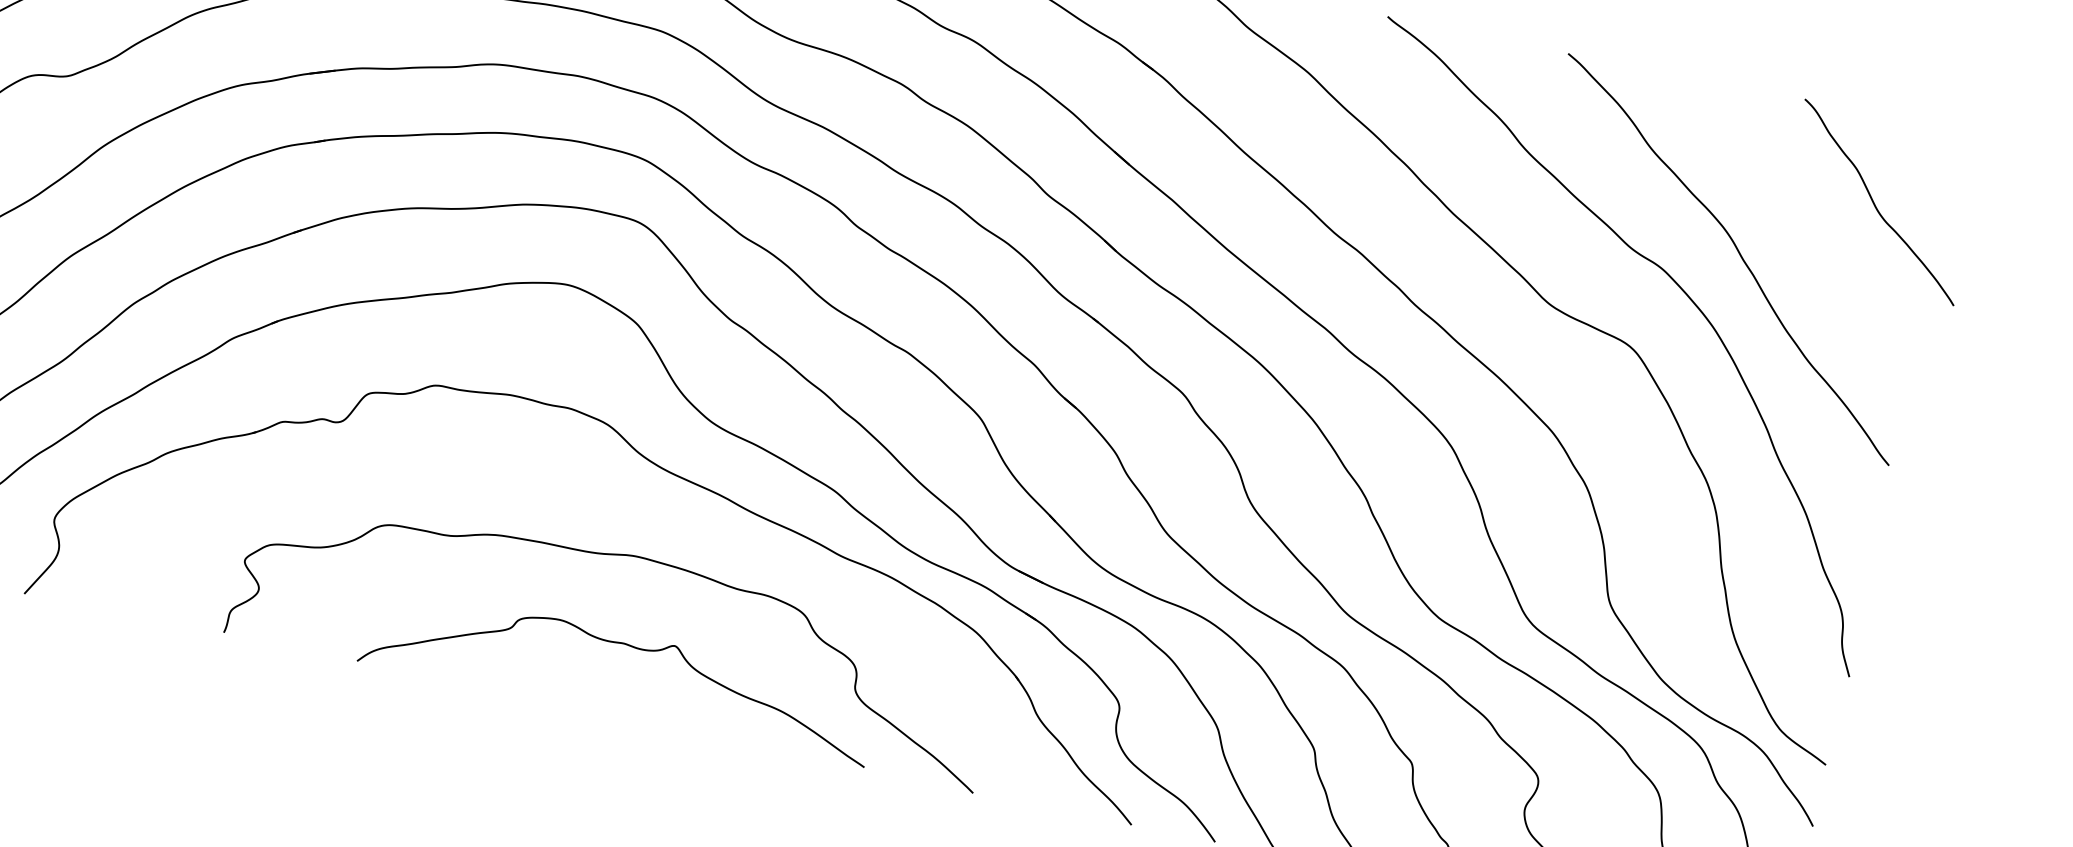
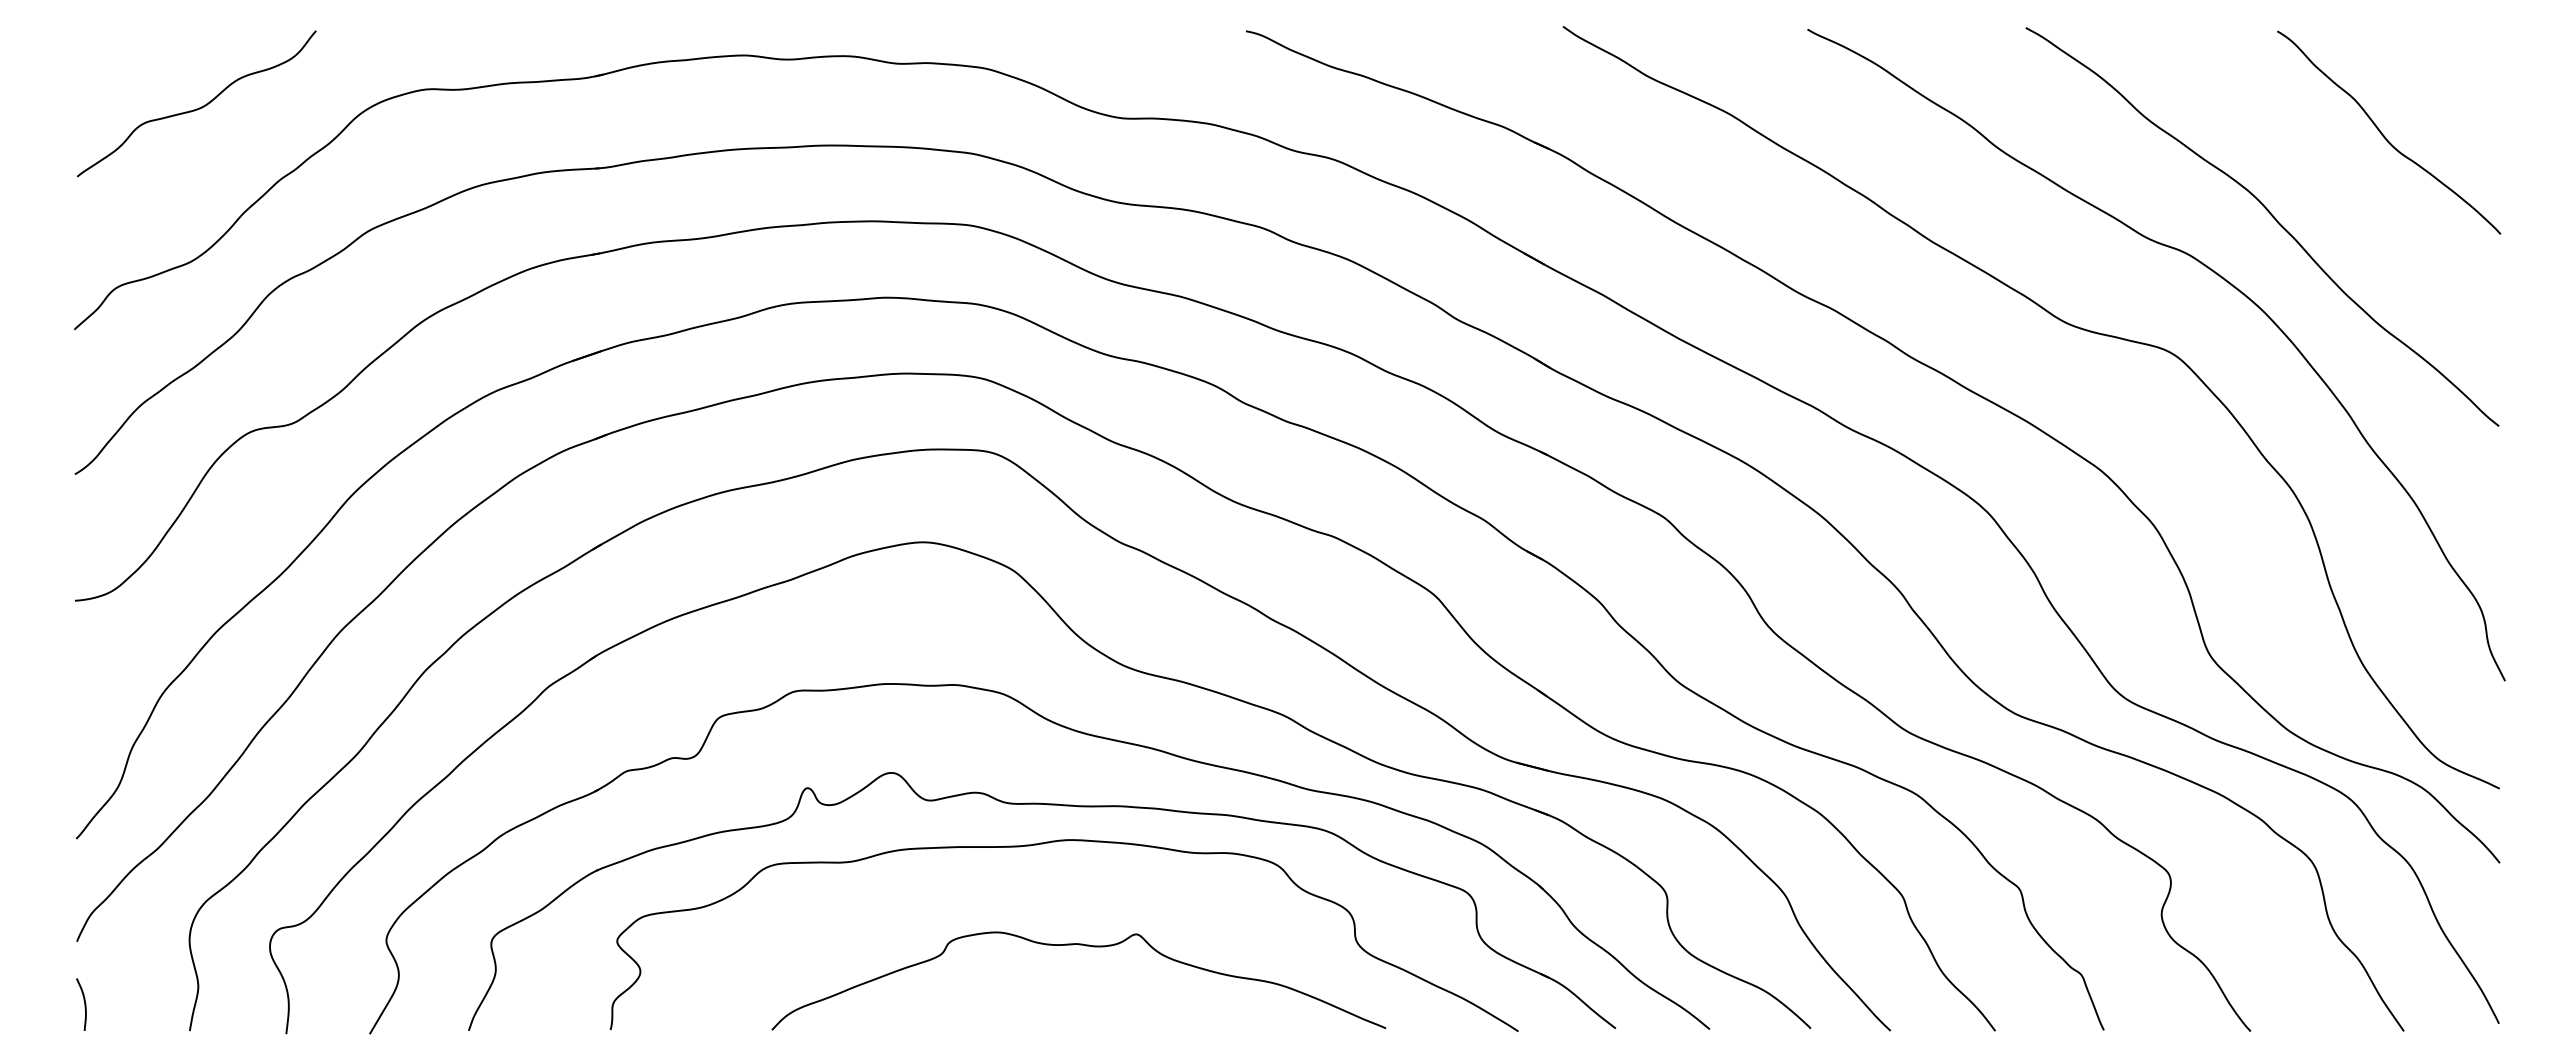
curve: (1875, 205) -> (2385, 136), moved
part: (624, 524) -> (1048, 805), added

